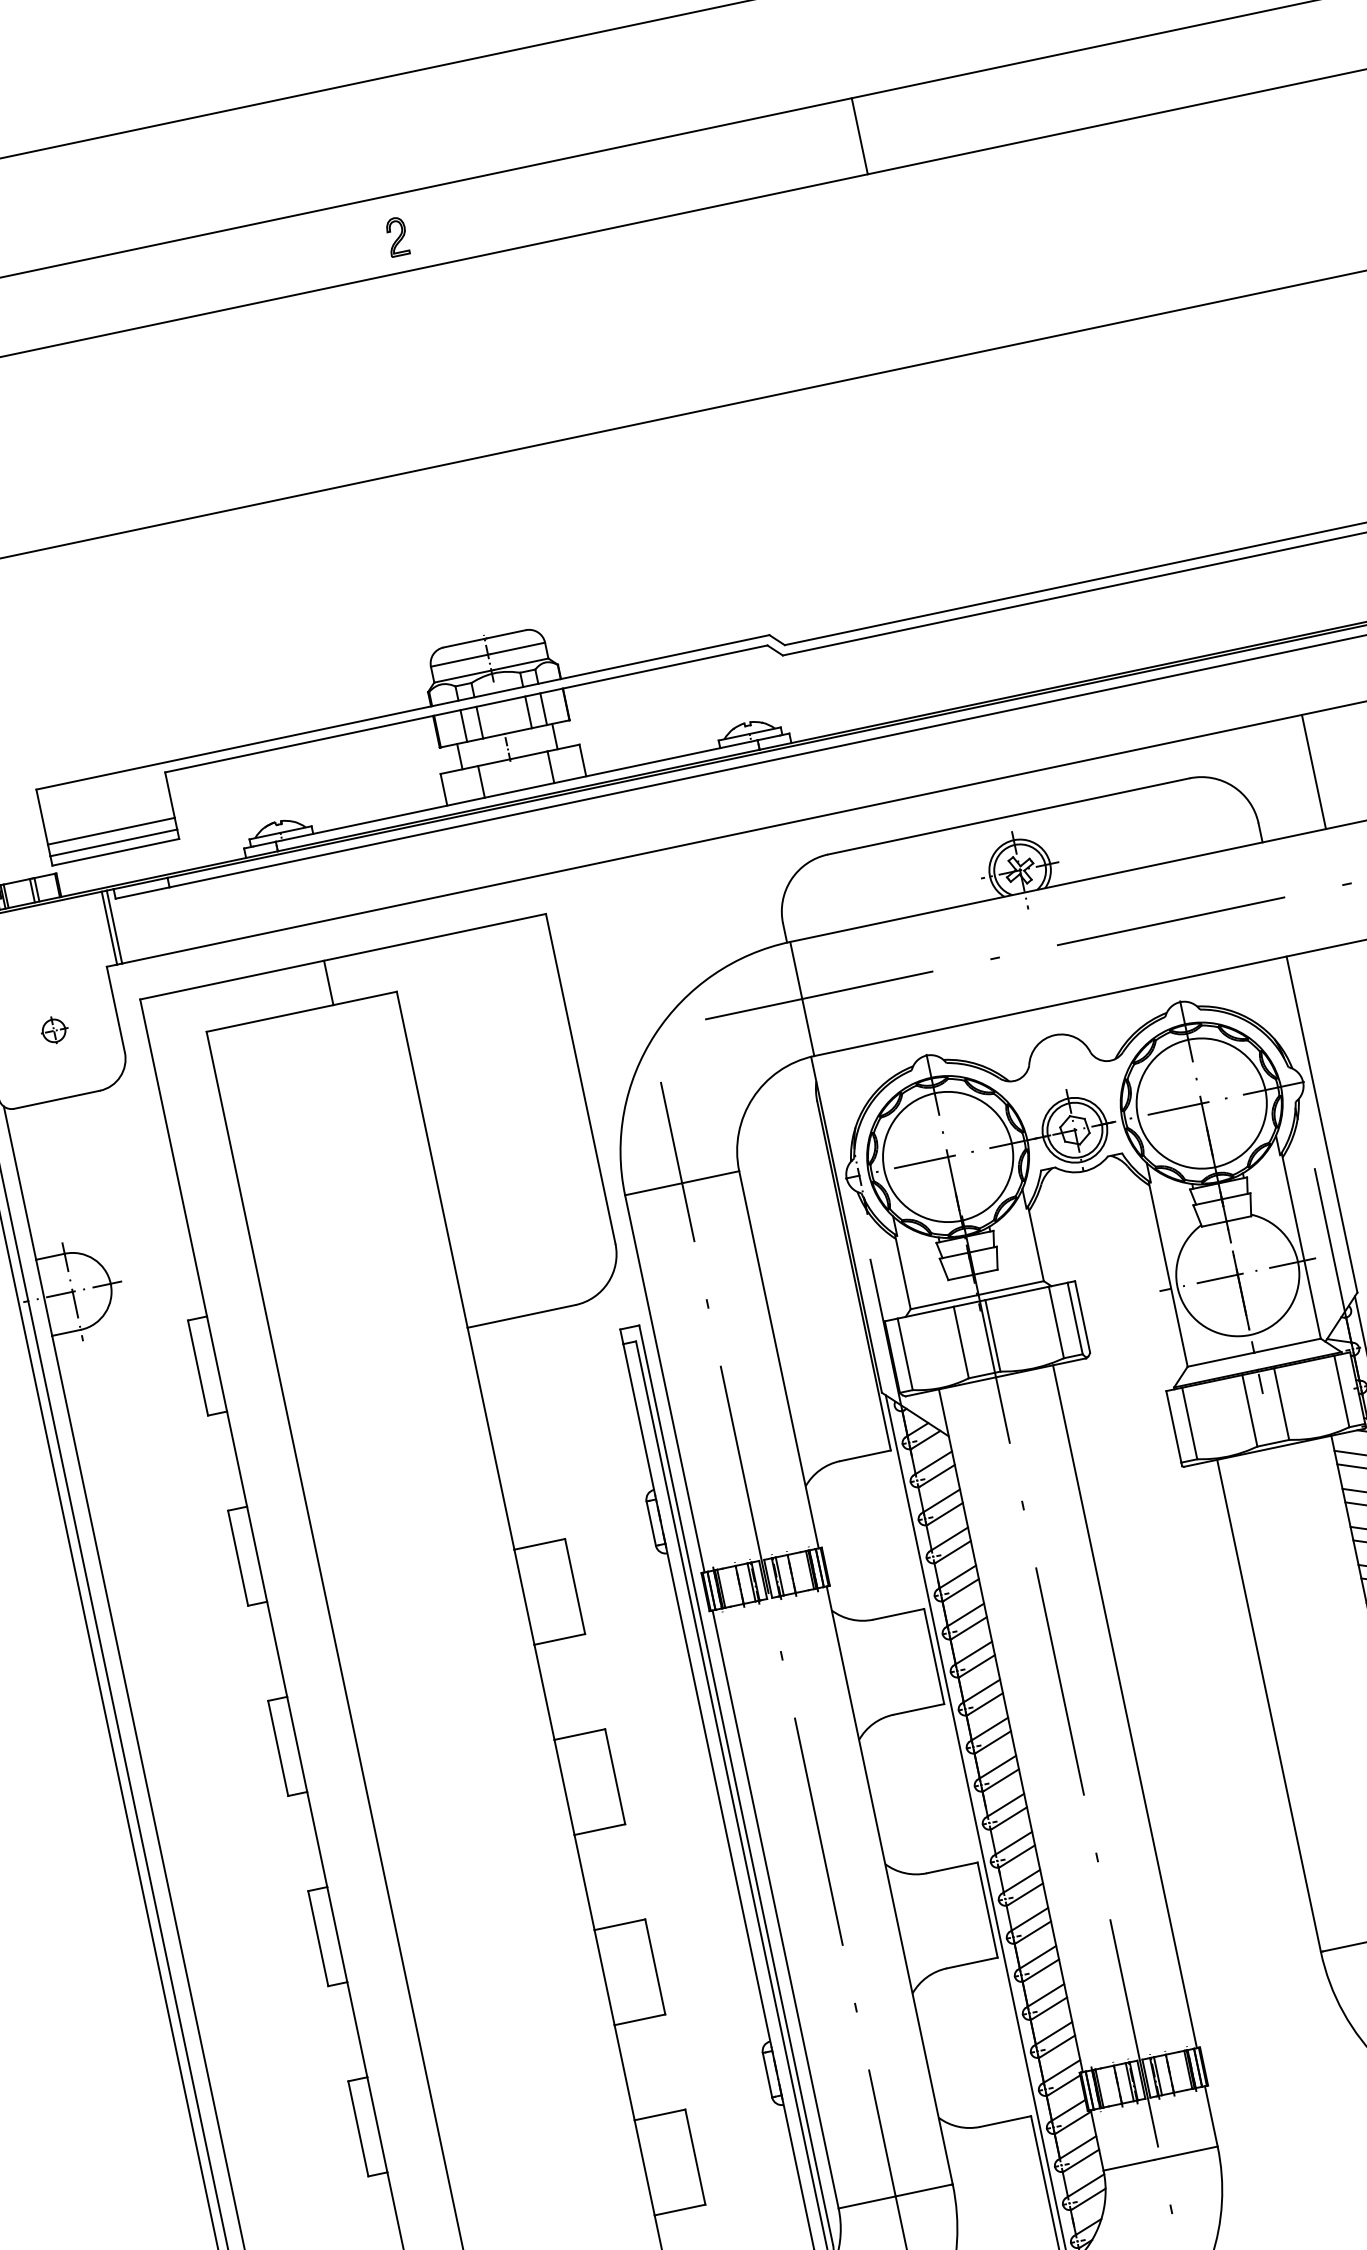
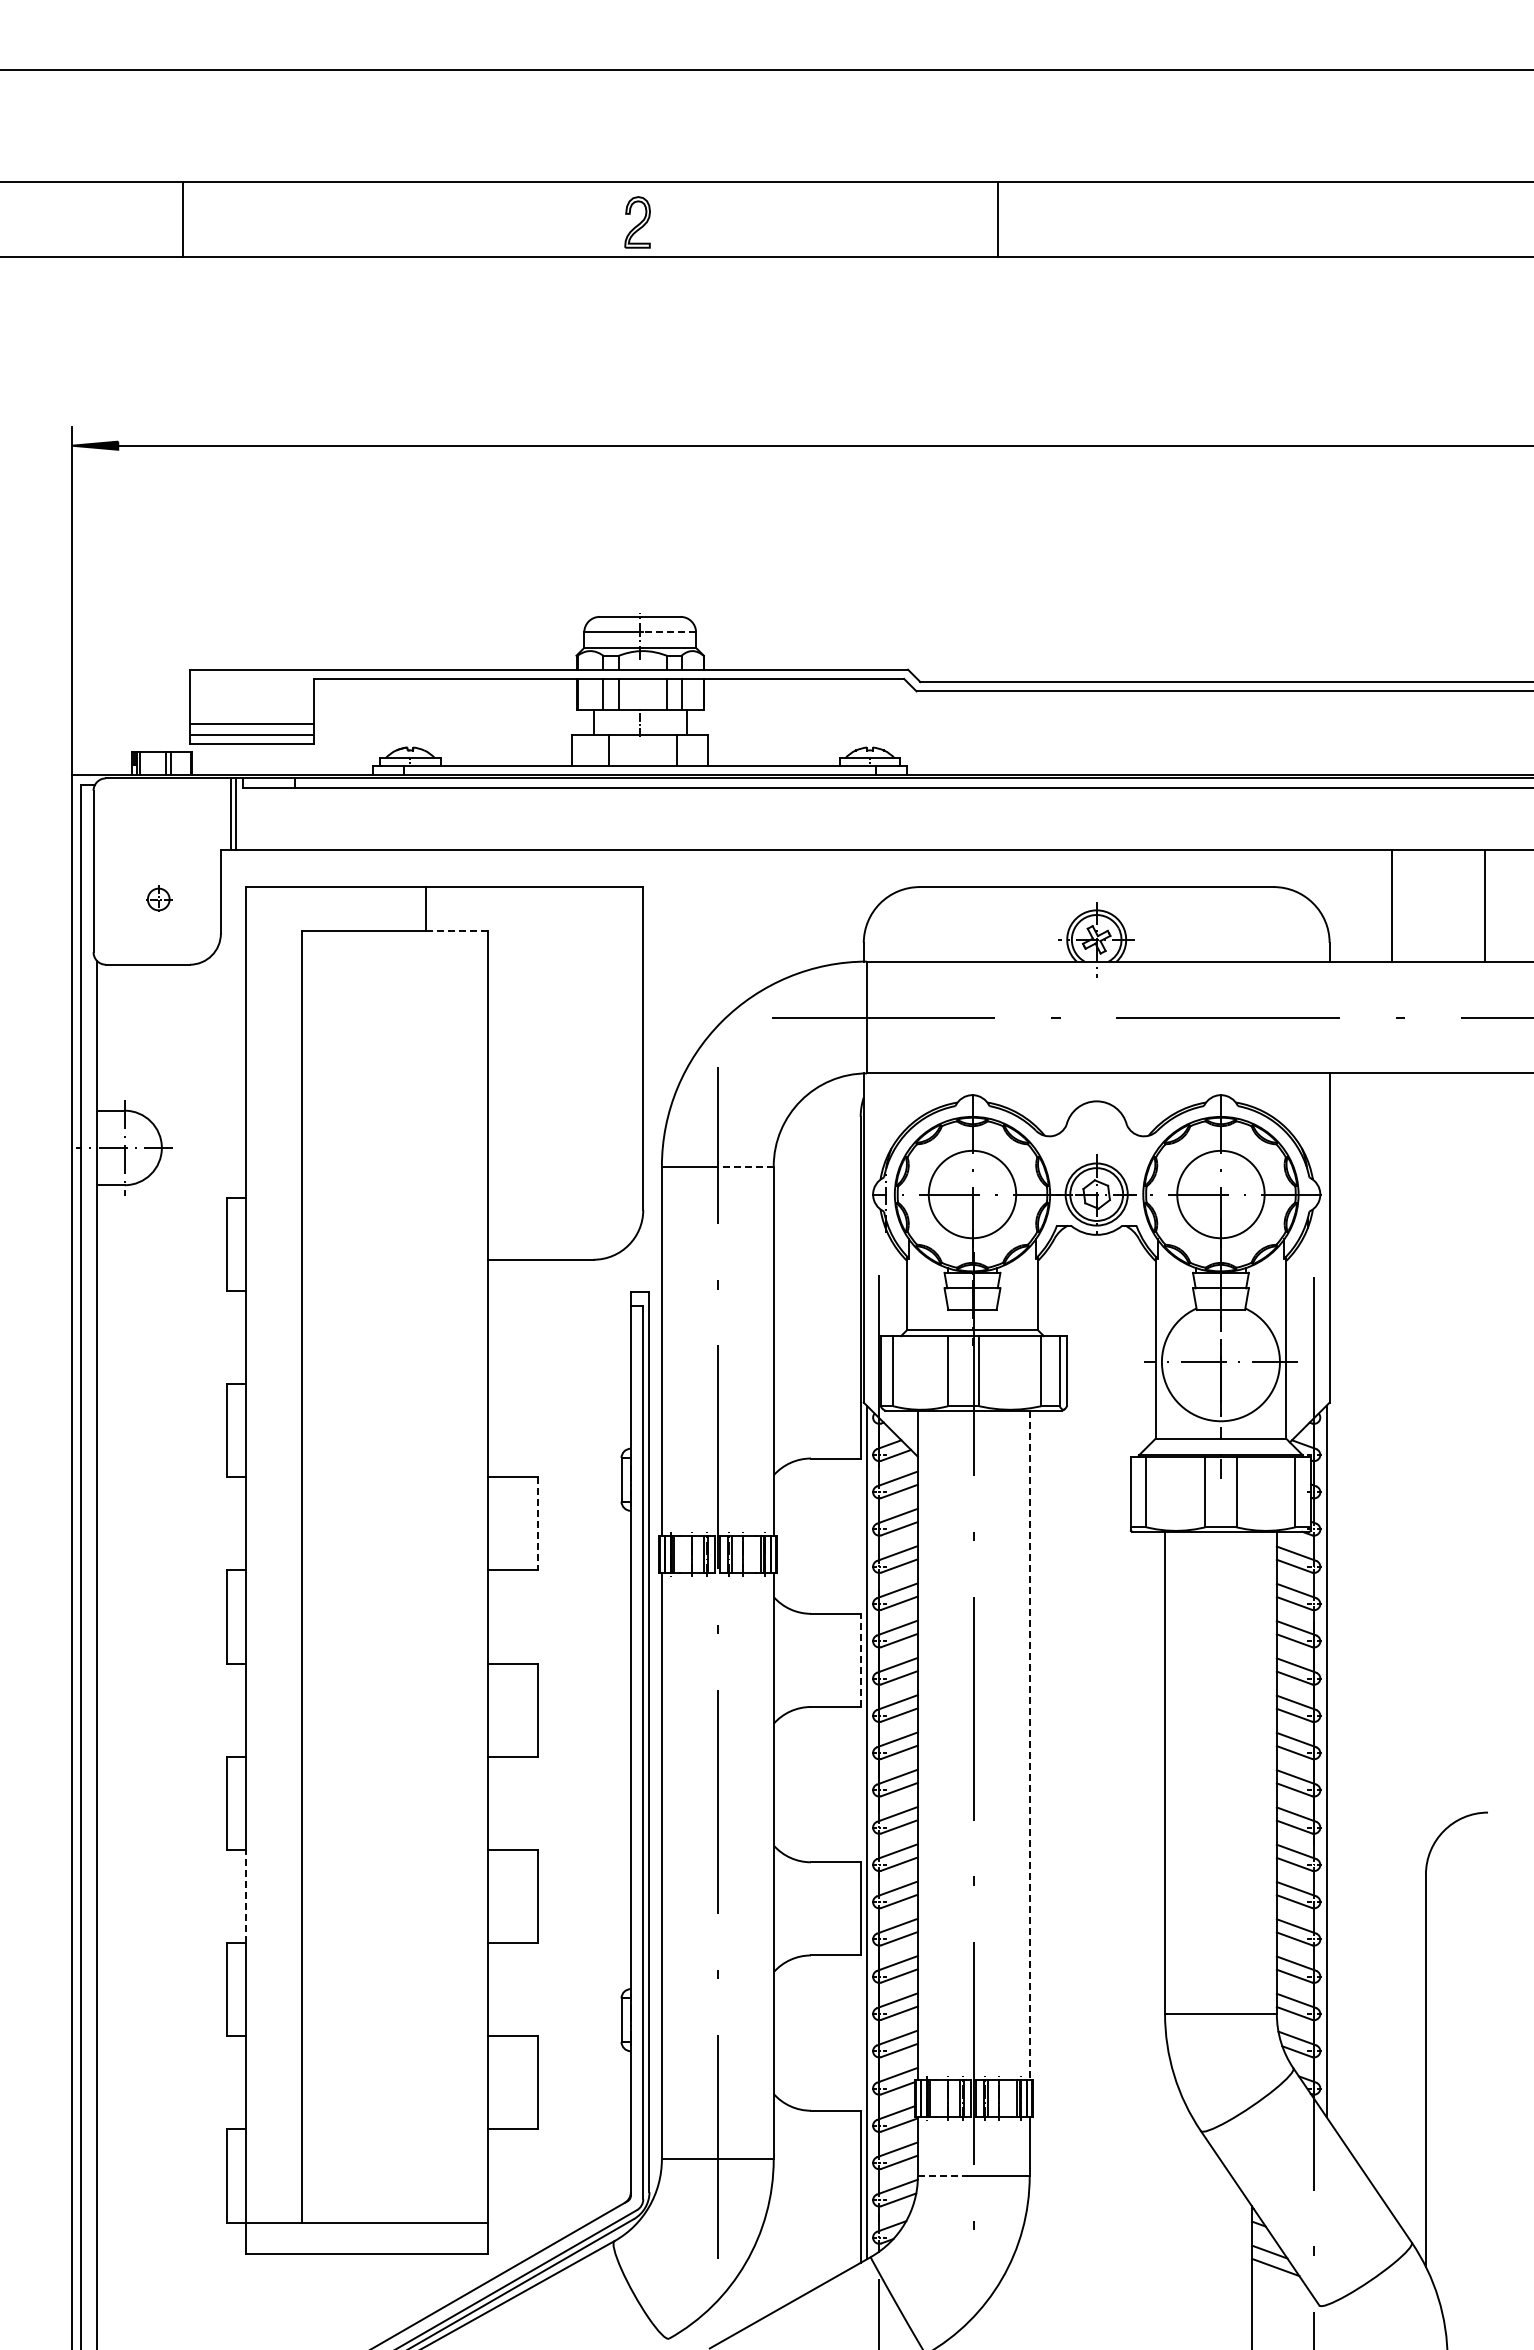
line: (859, 136) -> (998, 219), moved
part: (397, 236) -> (637, 222), size x1.4
line: (517, 648) -> (669, 632), solid -> dashed
line: (365, 998) -> (457, 930), solid -> dashed
circle: (1201, 1103) -> (1220, 1194), size x0.7
circle: (948, 1156) -> (972, 1194), size x0.7
line: (710, 1177) -> (745, 1166), solid -> dashed
line: (574, 1586) -> (537, 1523), solid -> dashed
line: (934, 1656) -> (860, 1660), solid -> dashed
line: (1124, 1707) -> (1029, 1745), solid -> dashed
line: (357, 2029) -> (245, 1896), solid -> dashed
line: (1128, 2165) -> (942, 2176), solid -> dashed

